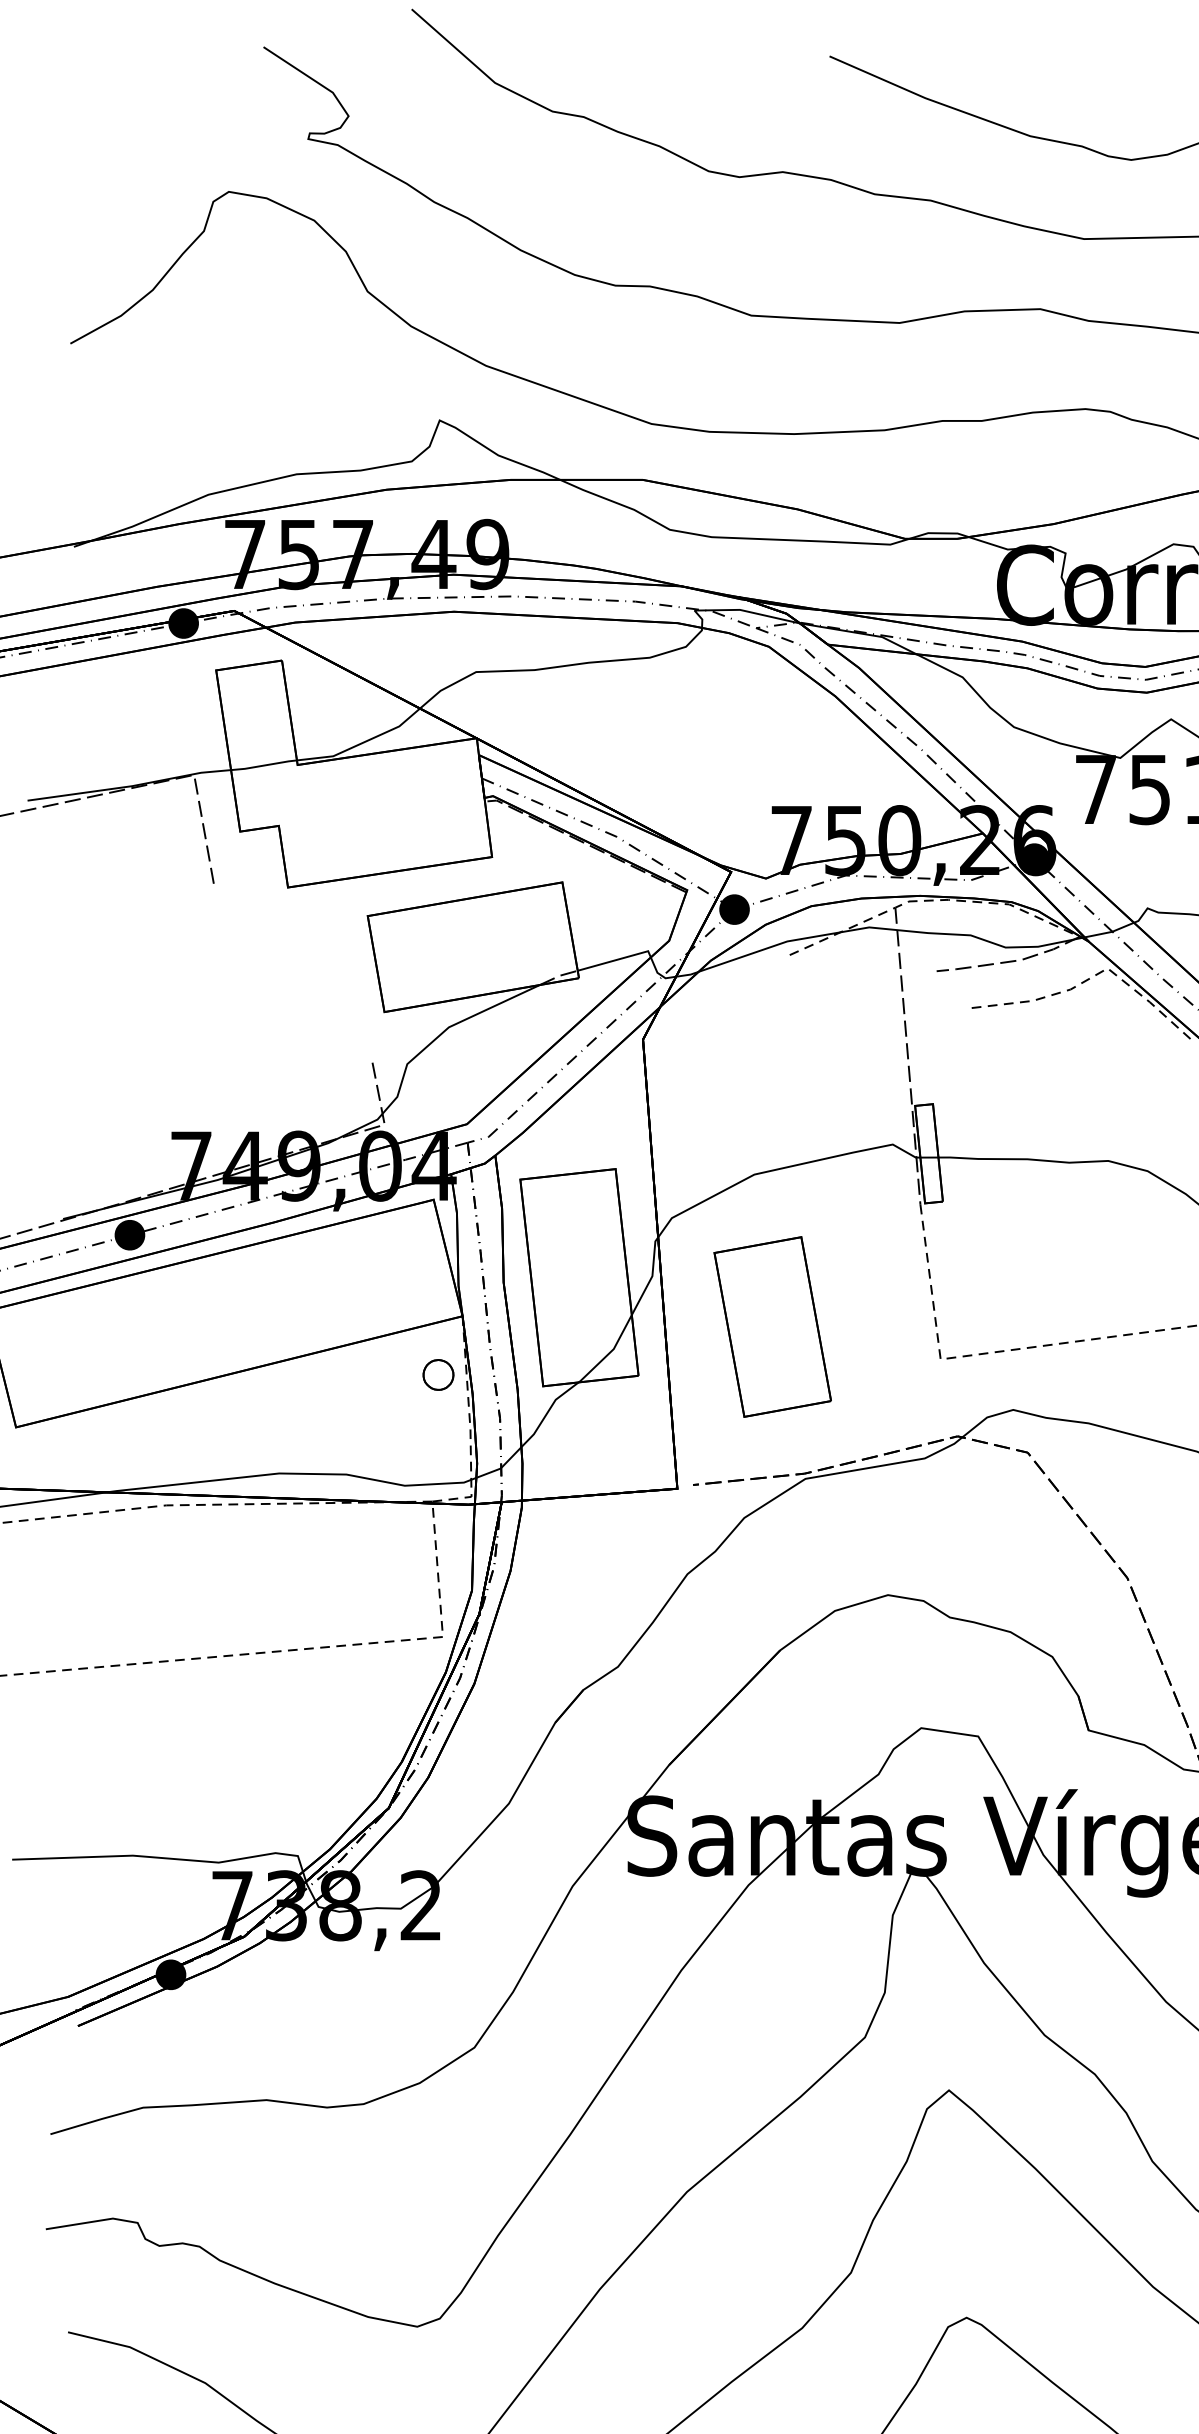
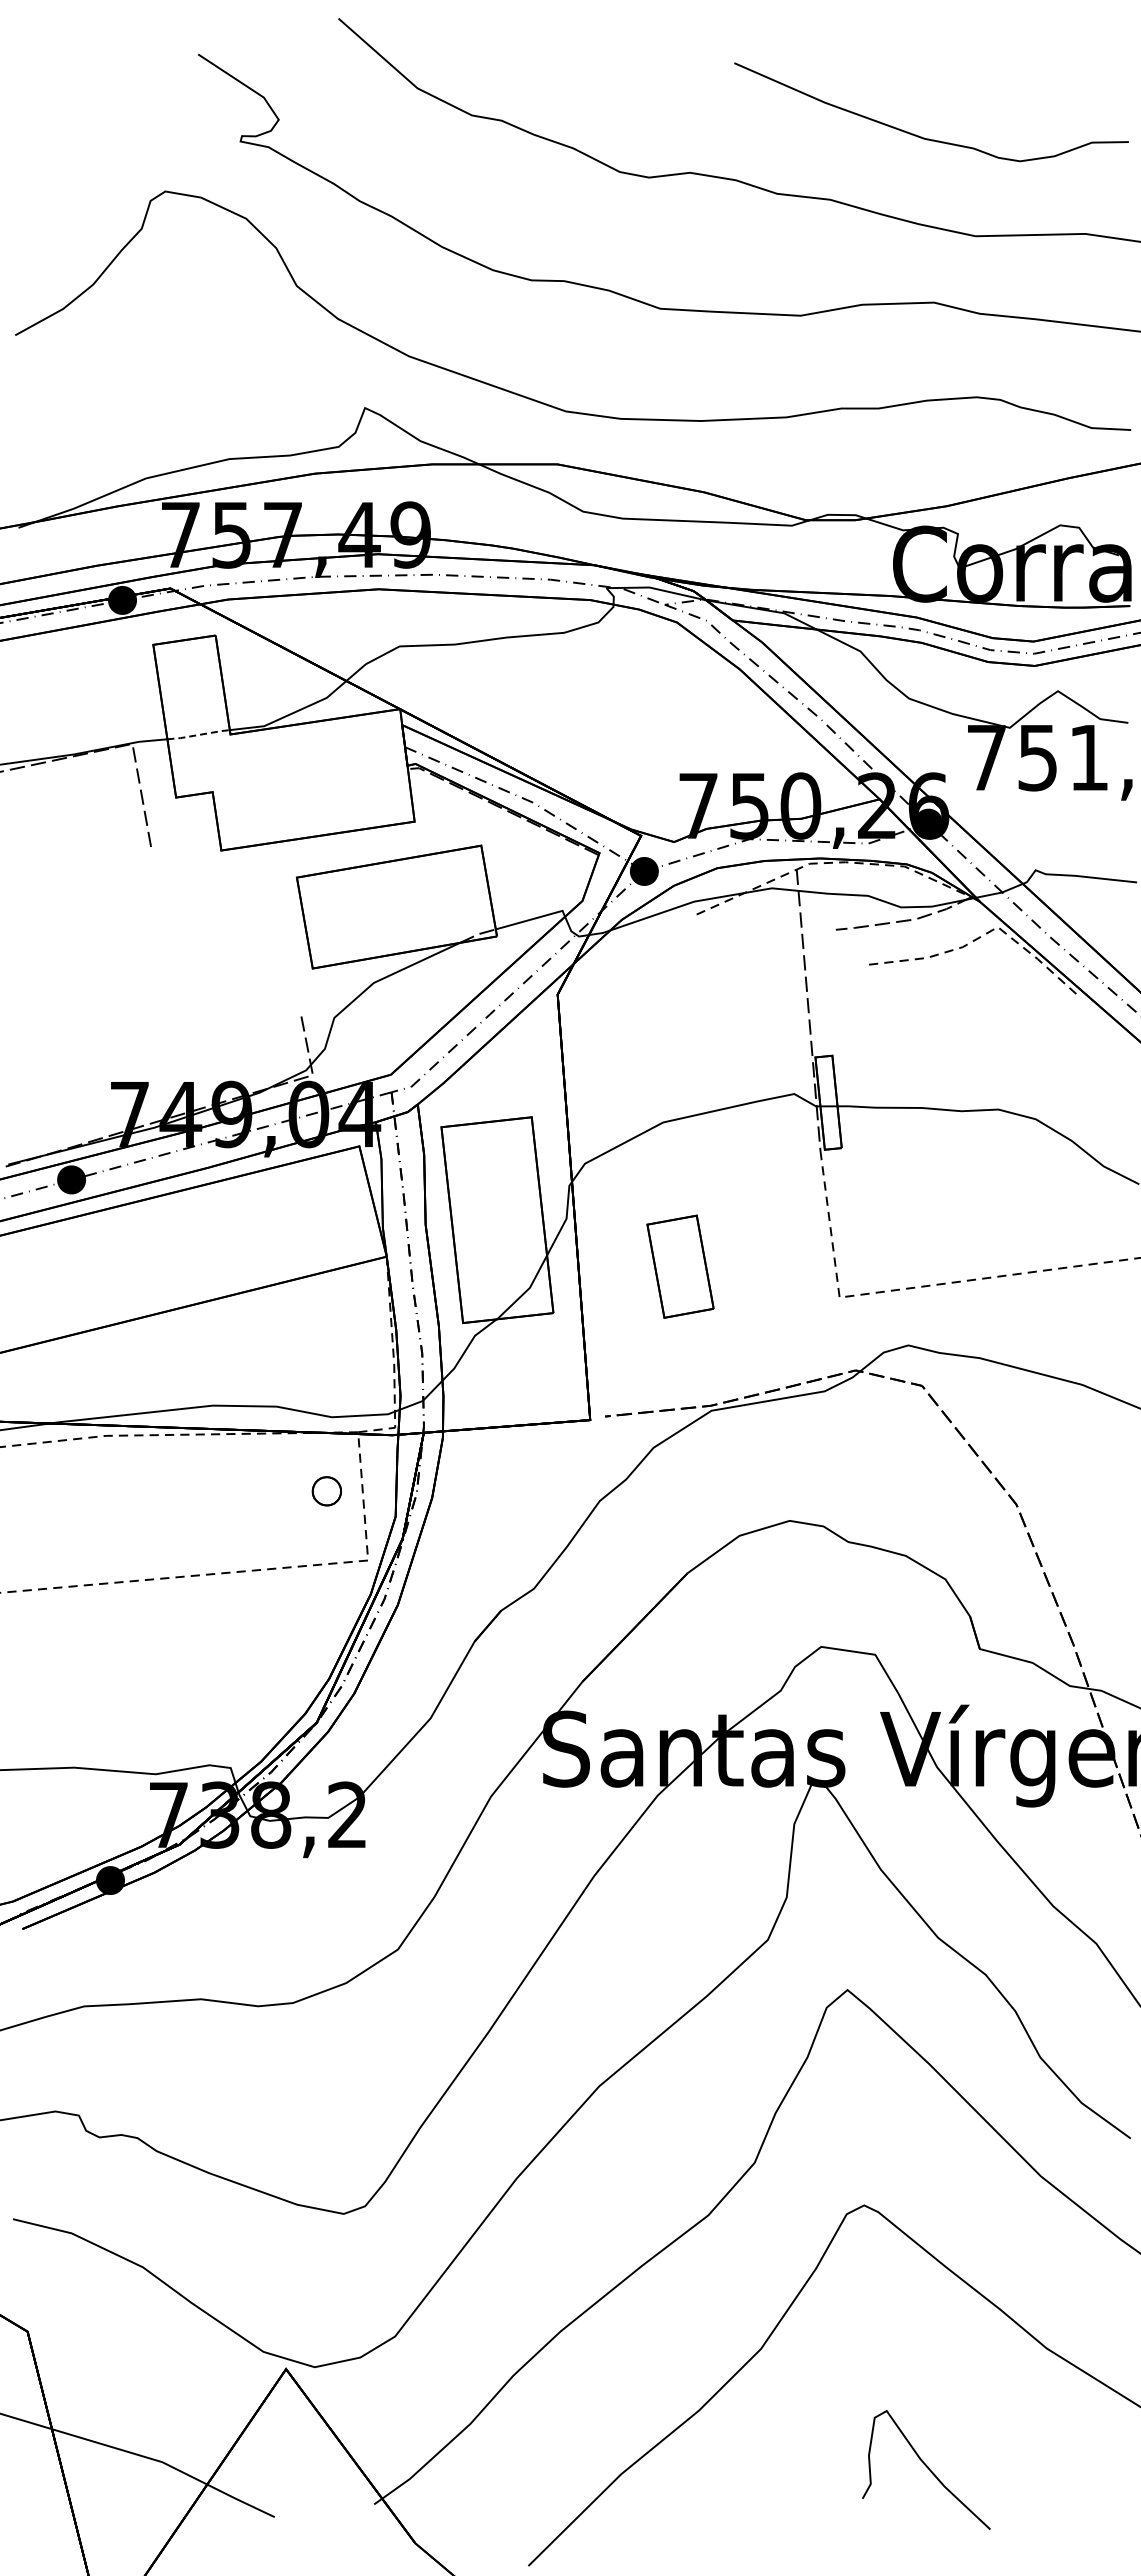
line: (263, 766) -> (198, 735), solid -> dashed
part: (772, 1326) -> (680, 1266), size x0.6
part: (438, 1375) -> (326, 1491), moved

